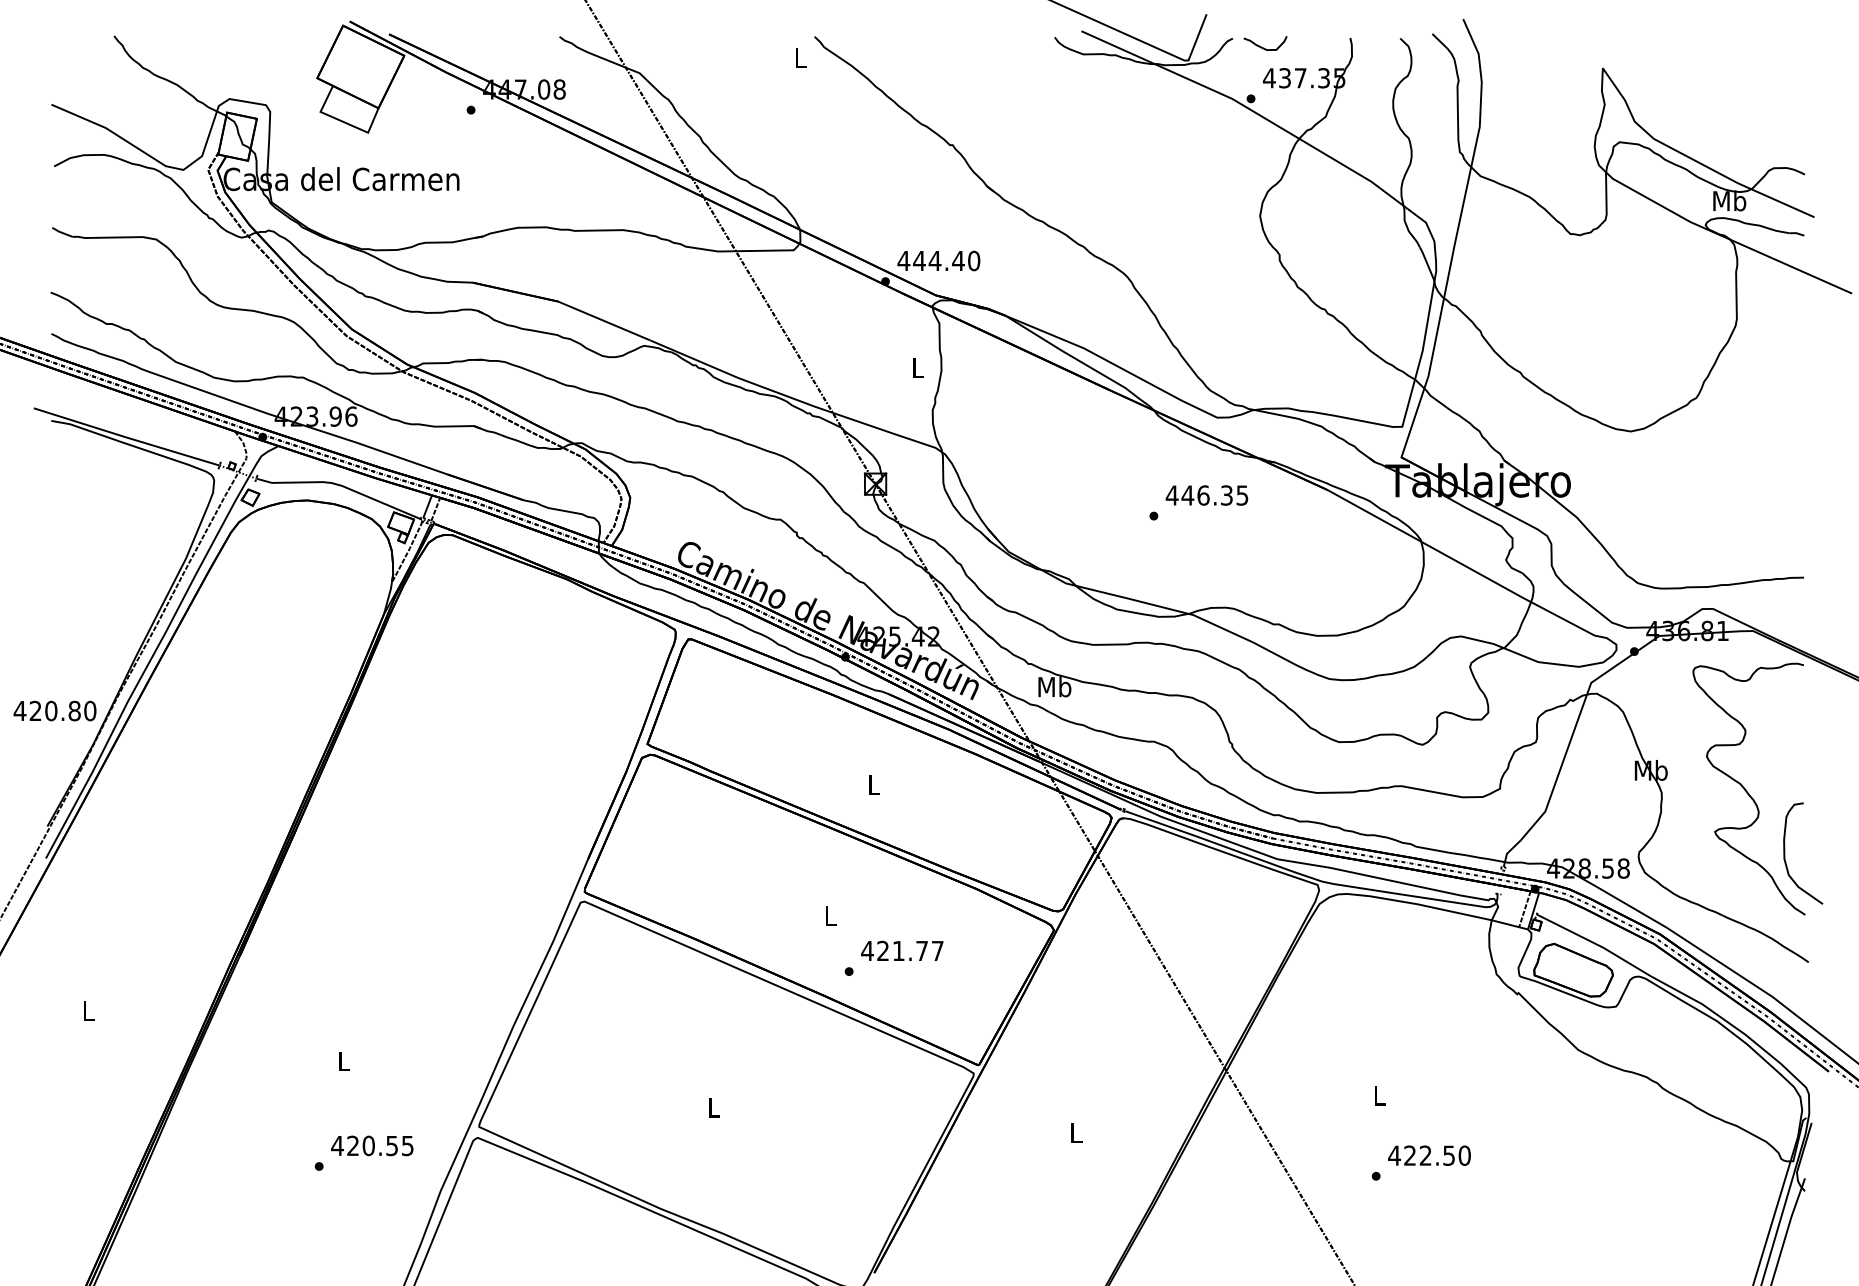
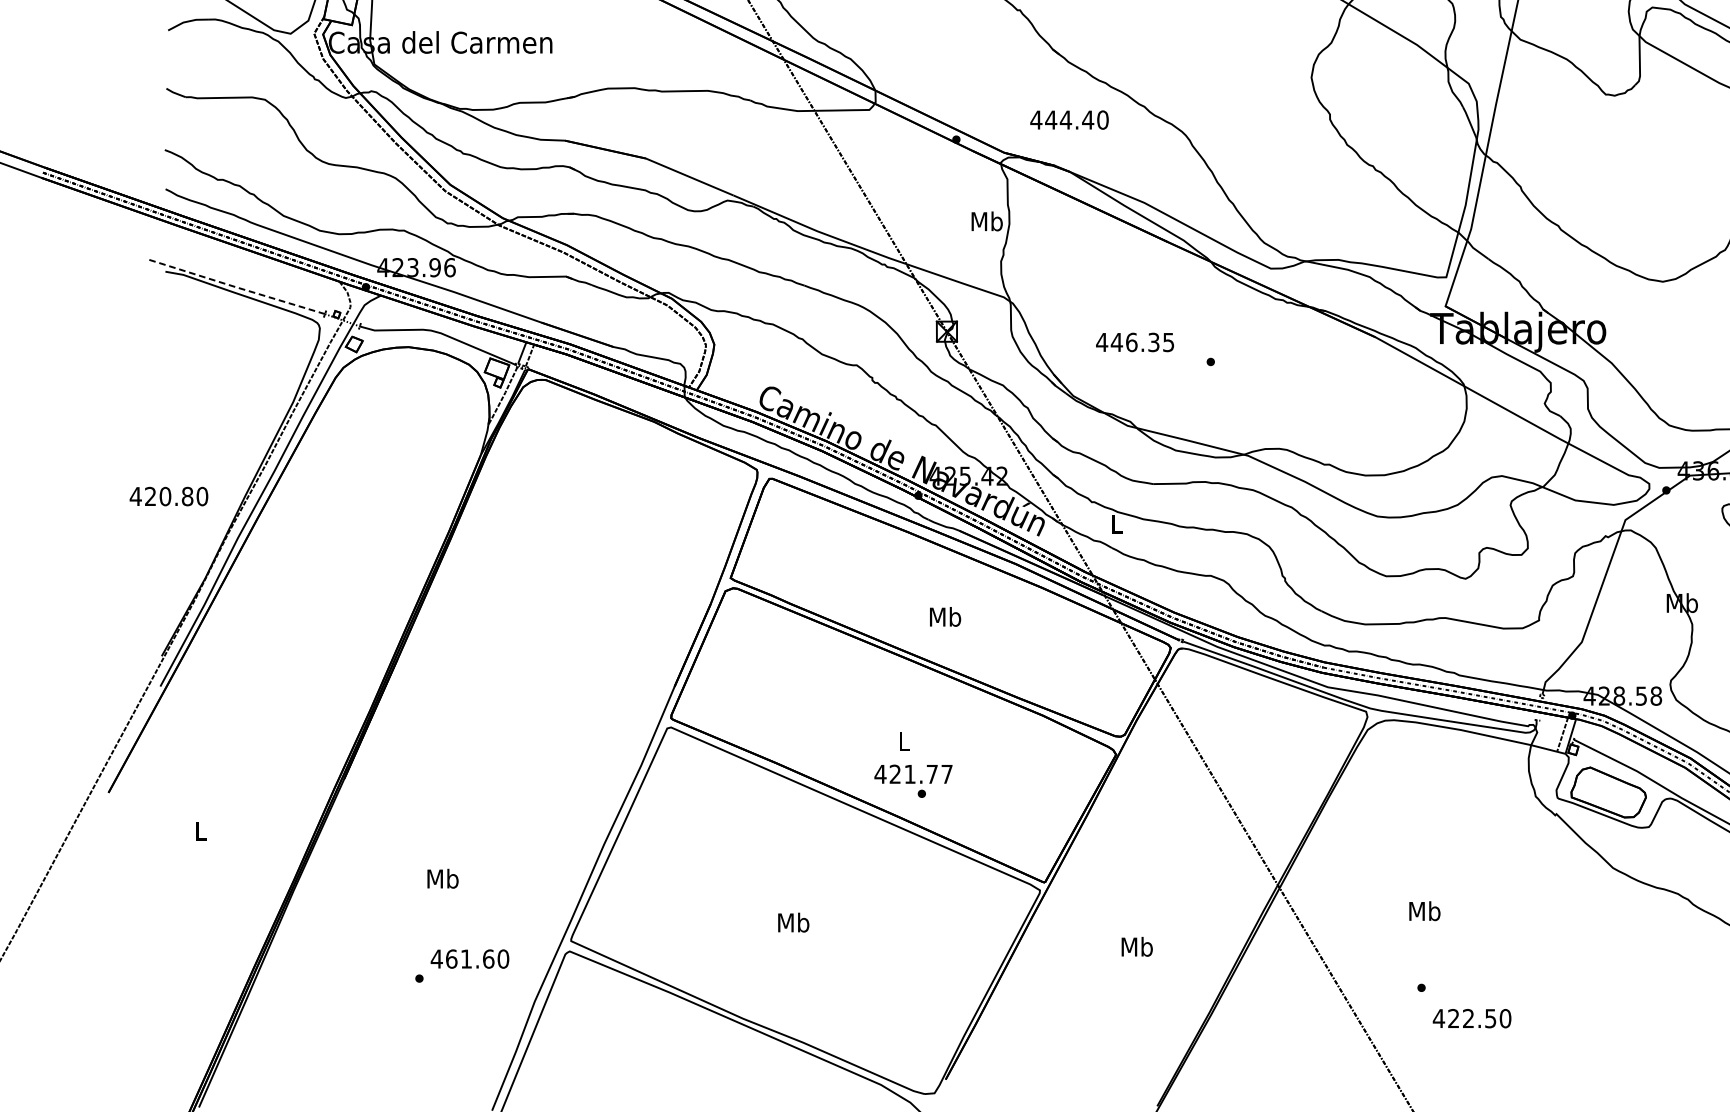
text: (938, 260) -> (1069, 119), moved
text: (917, 367) -> (986, 221), L -> Mb
line: (126, 437) -> (236, 287), solid -> dashed
text: (1206, 495) -> (1134, 342), moved
text: (1054, 686) -> (1116, 523), Mb -> L
text: (54, 710) -> (168, 496), moved
text: (873, 784) -> (944, 616), L -> Mb
text: (902, 950) -> (913, 773), moved
text: (343, 1060) -> (442, 878), L -> Mb
text: (1379, 1094) -> (1424, 910), L -> Mb
text: (713, 1107) -> (793, 922), L -> Mb
text: (1075, 1132) -> (1136, 946), L -> Mb
text: (380, 1145) -> (477, 958), 420.55 -> 461.60
text: (1429, 1155) -> (1472, 1018), moved

